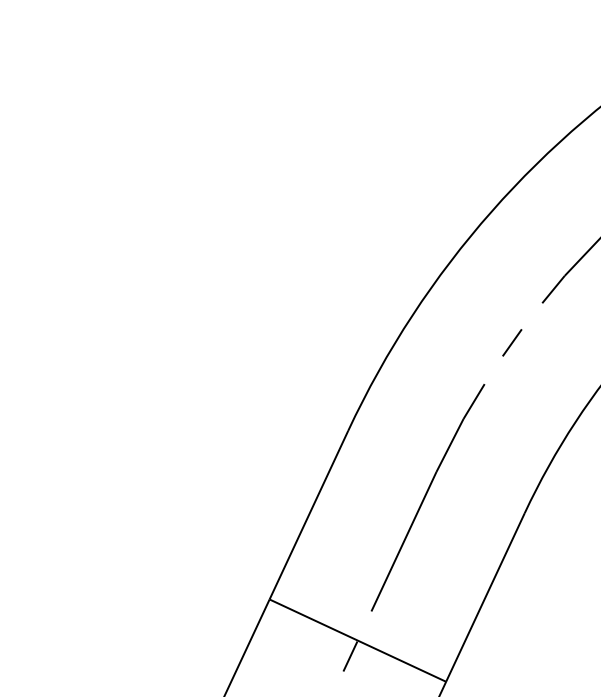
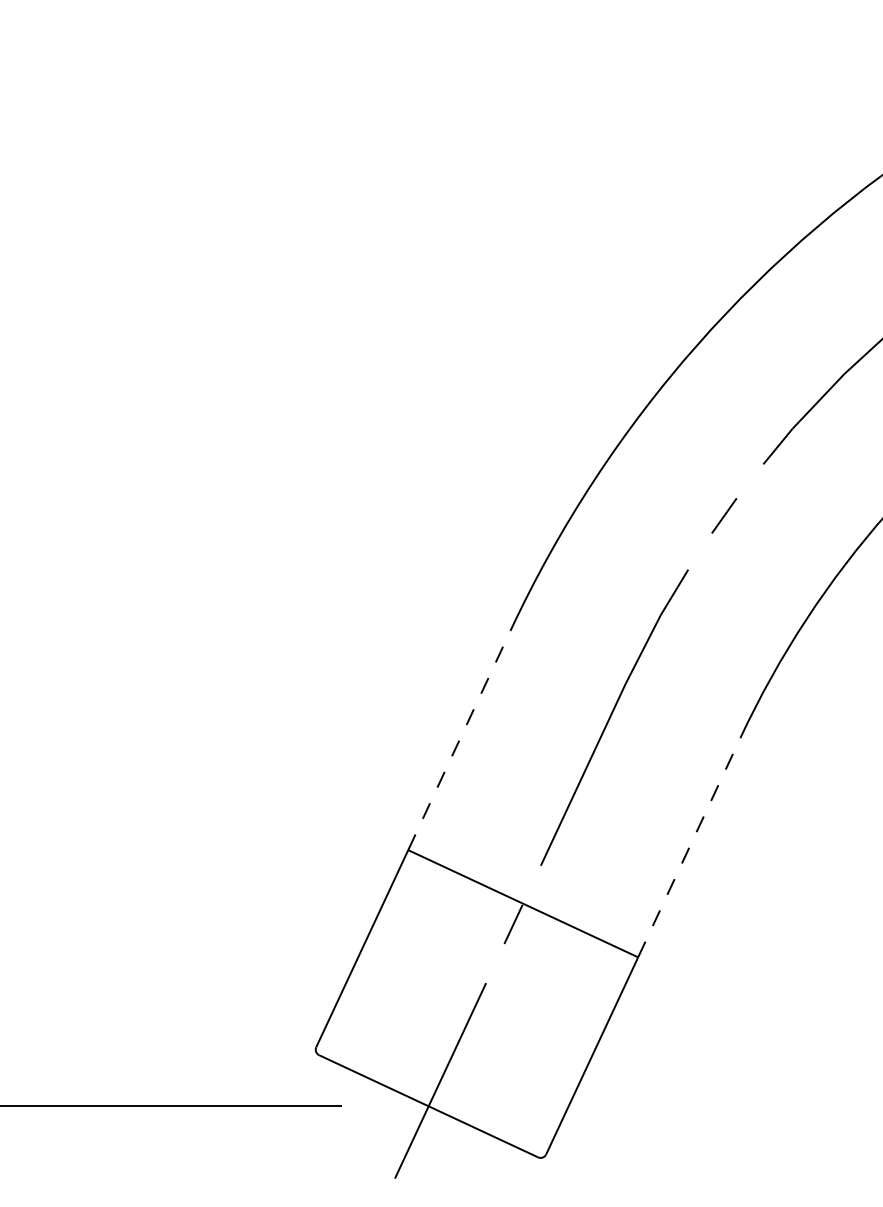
line: (308, 514) -> (459, 739), solid -> dashed
line: (485, 597) -> (689, 847), solid -> dashed

